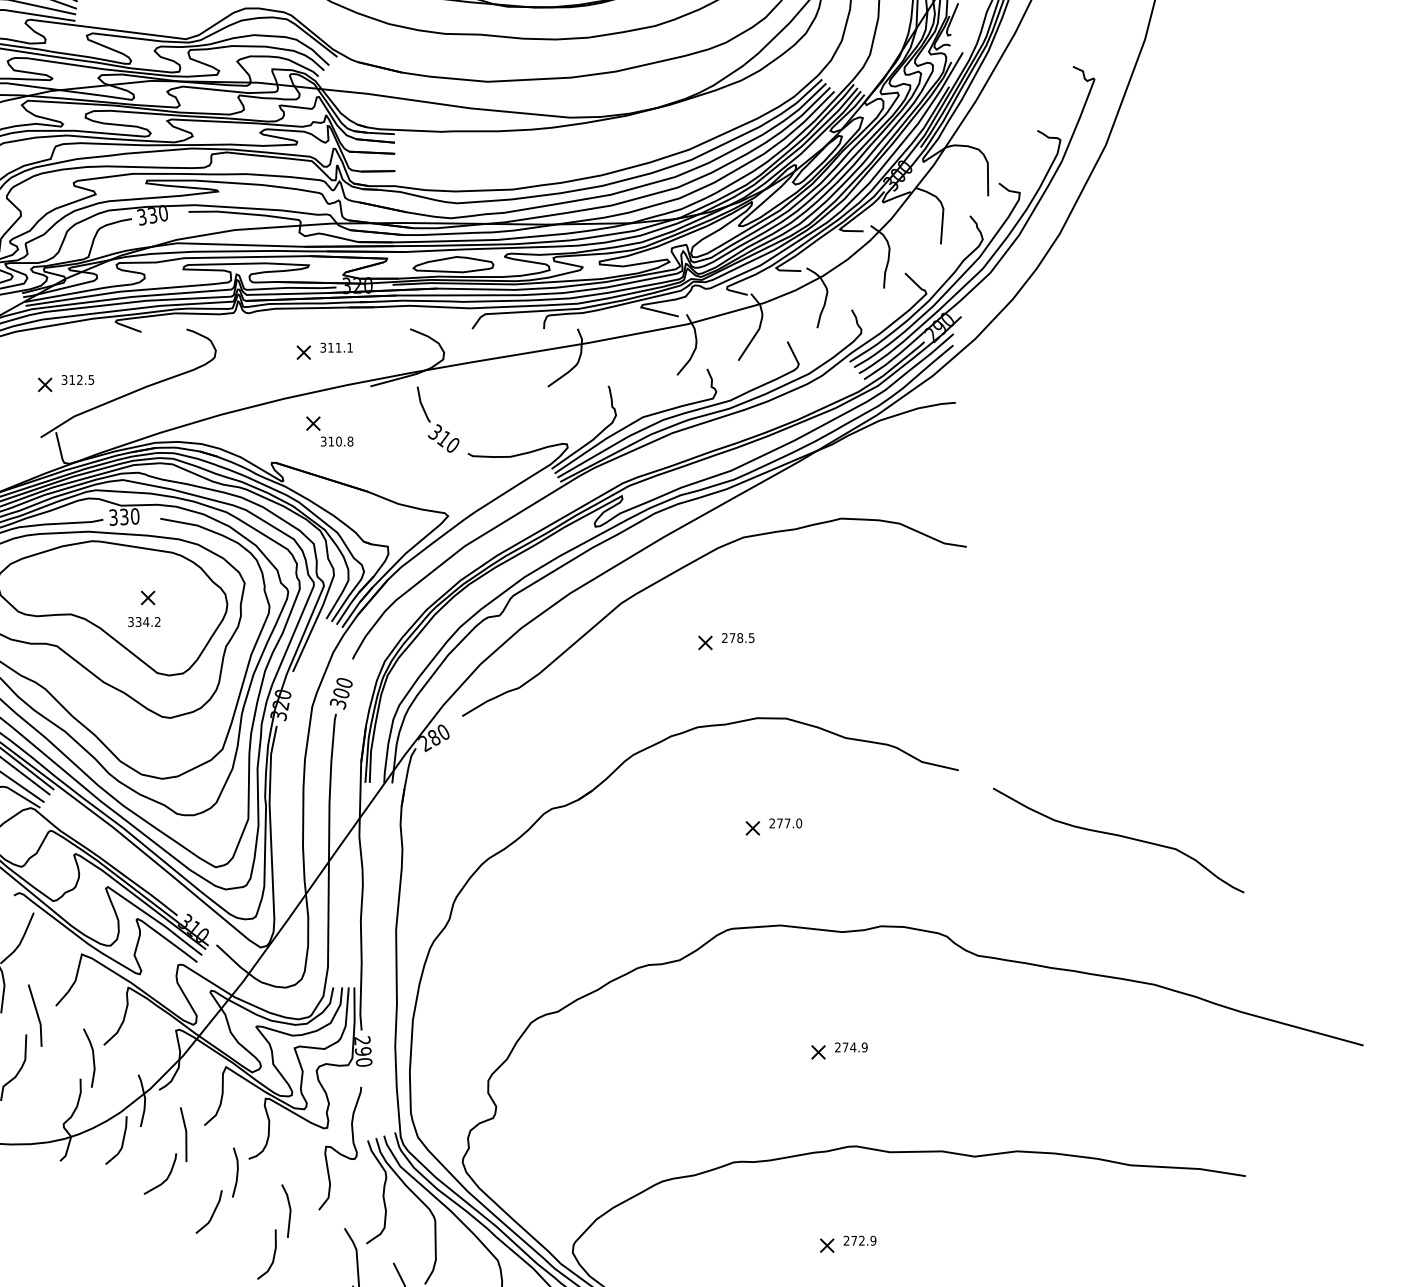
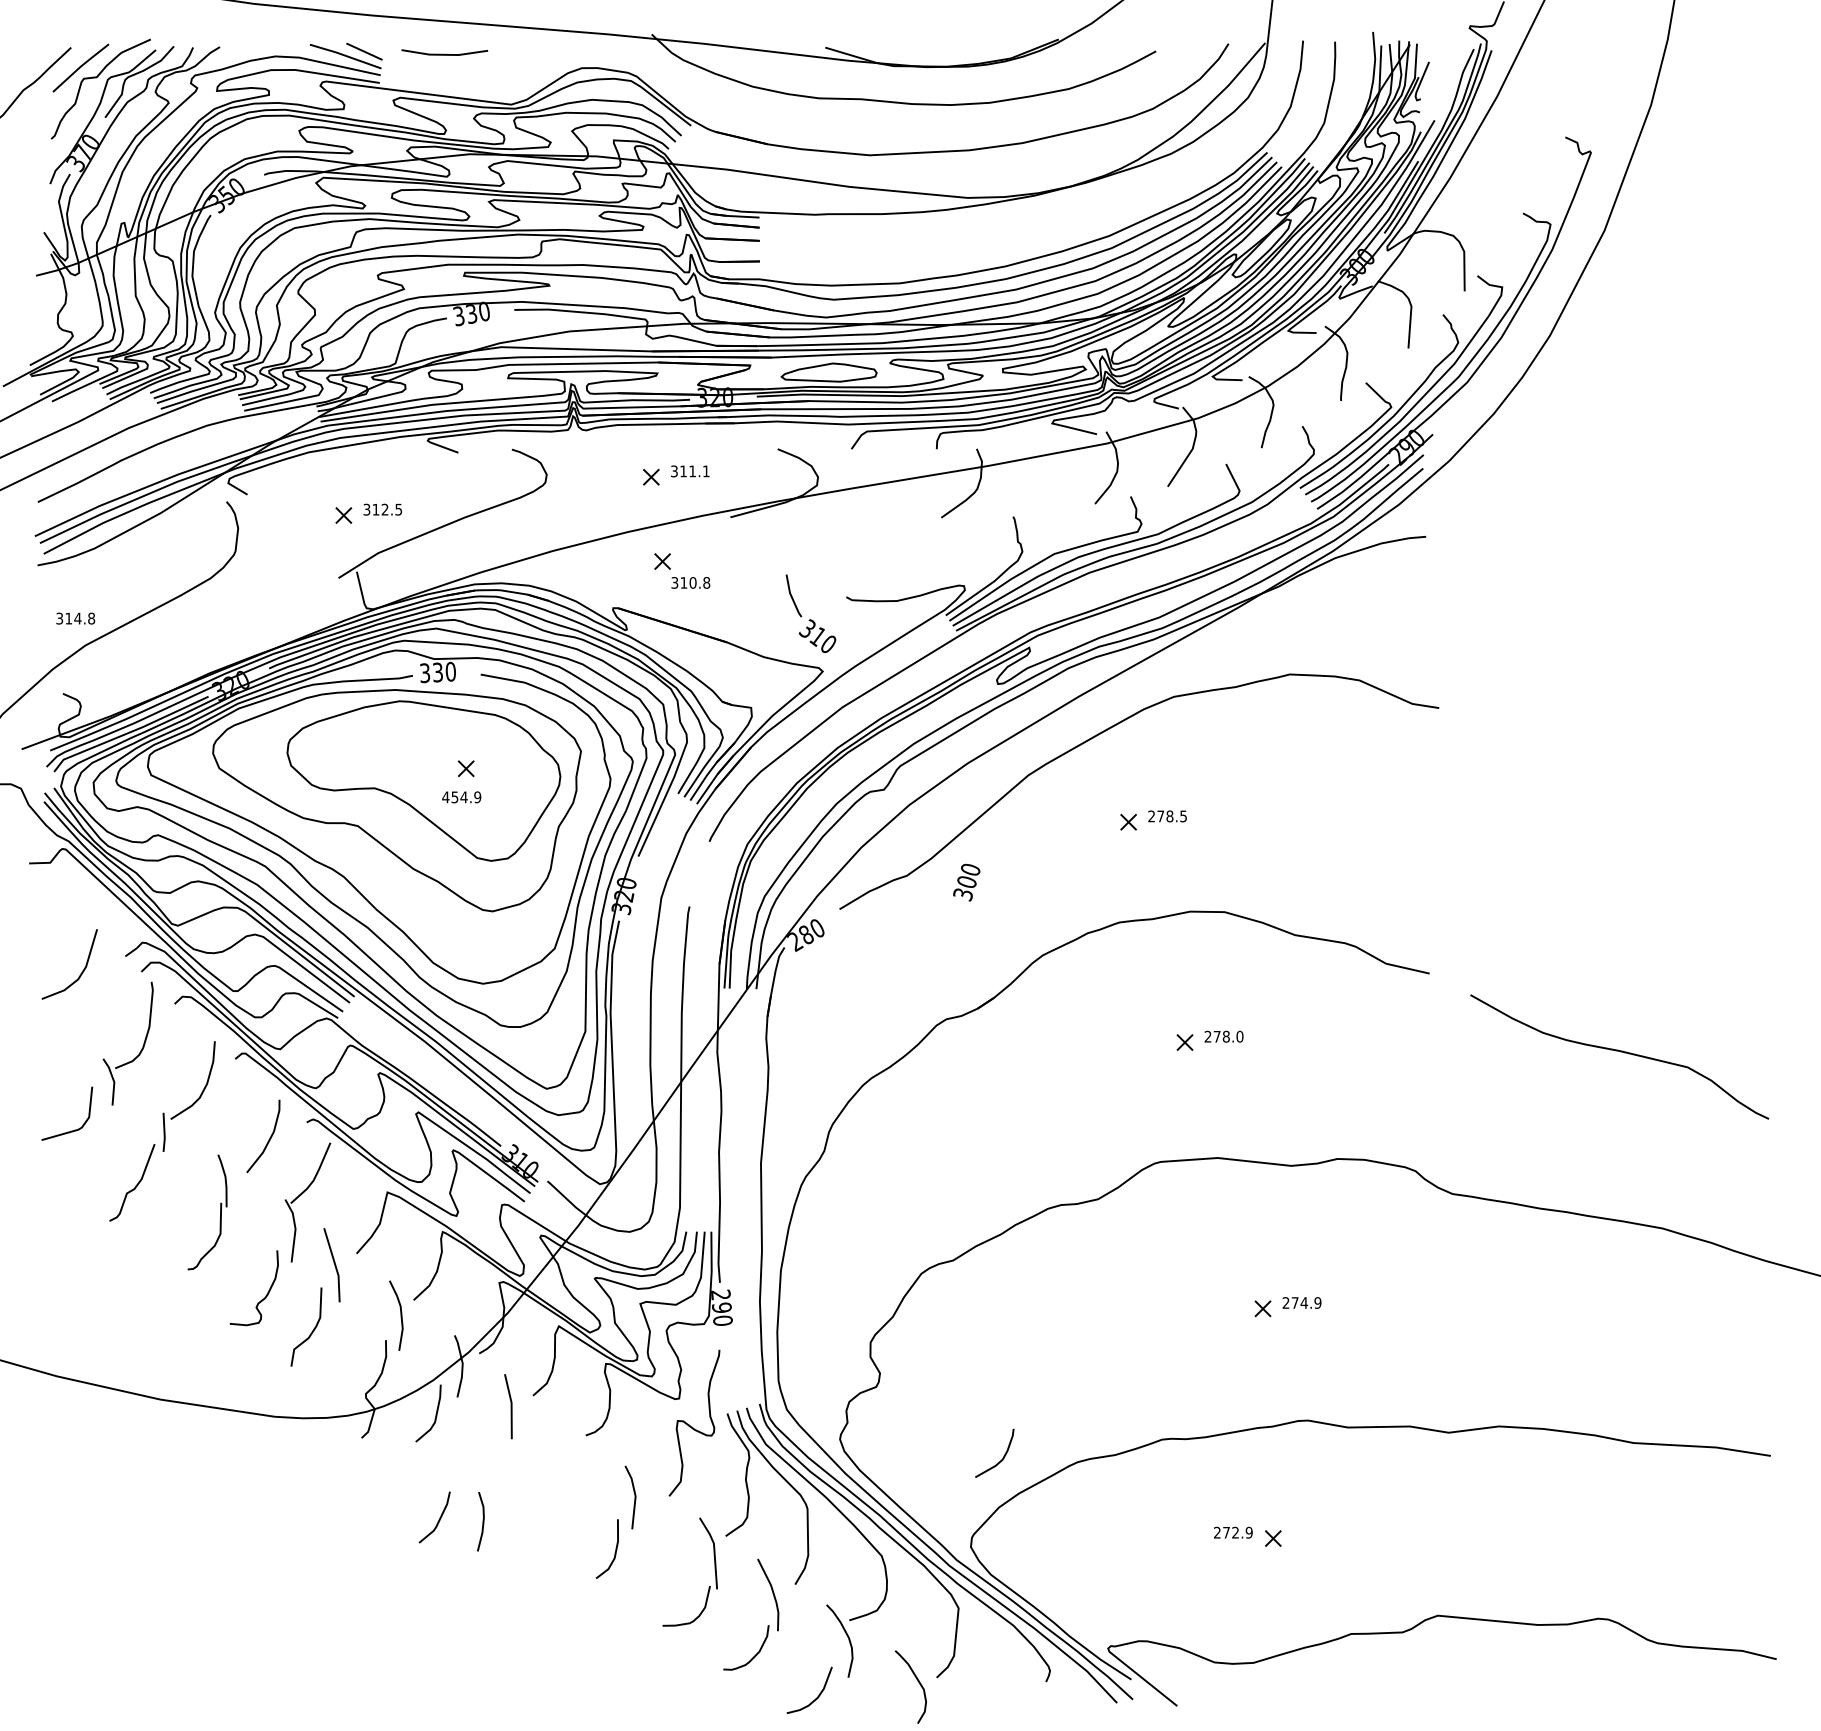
part: (437, 419) -> (810, 613), moved
text: (144, 622) -> (461, 797), 334.2 -> 454.9
text: (341, 693) -> (966, 882), moved
text: (786, 823) -> (1225, 1036), 277.0 -> 278.0
line: (236, 1172) -> (482, 1521), moved
curve: (166, 1177) -> (1002, 1457), moved
line: (212, 1213) -> (438, 1519), moved
text: (860, 1240) -> (1233, 1532), moved

